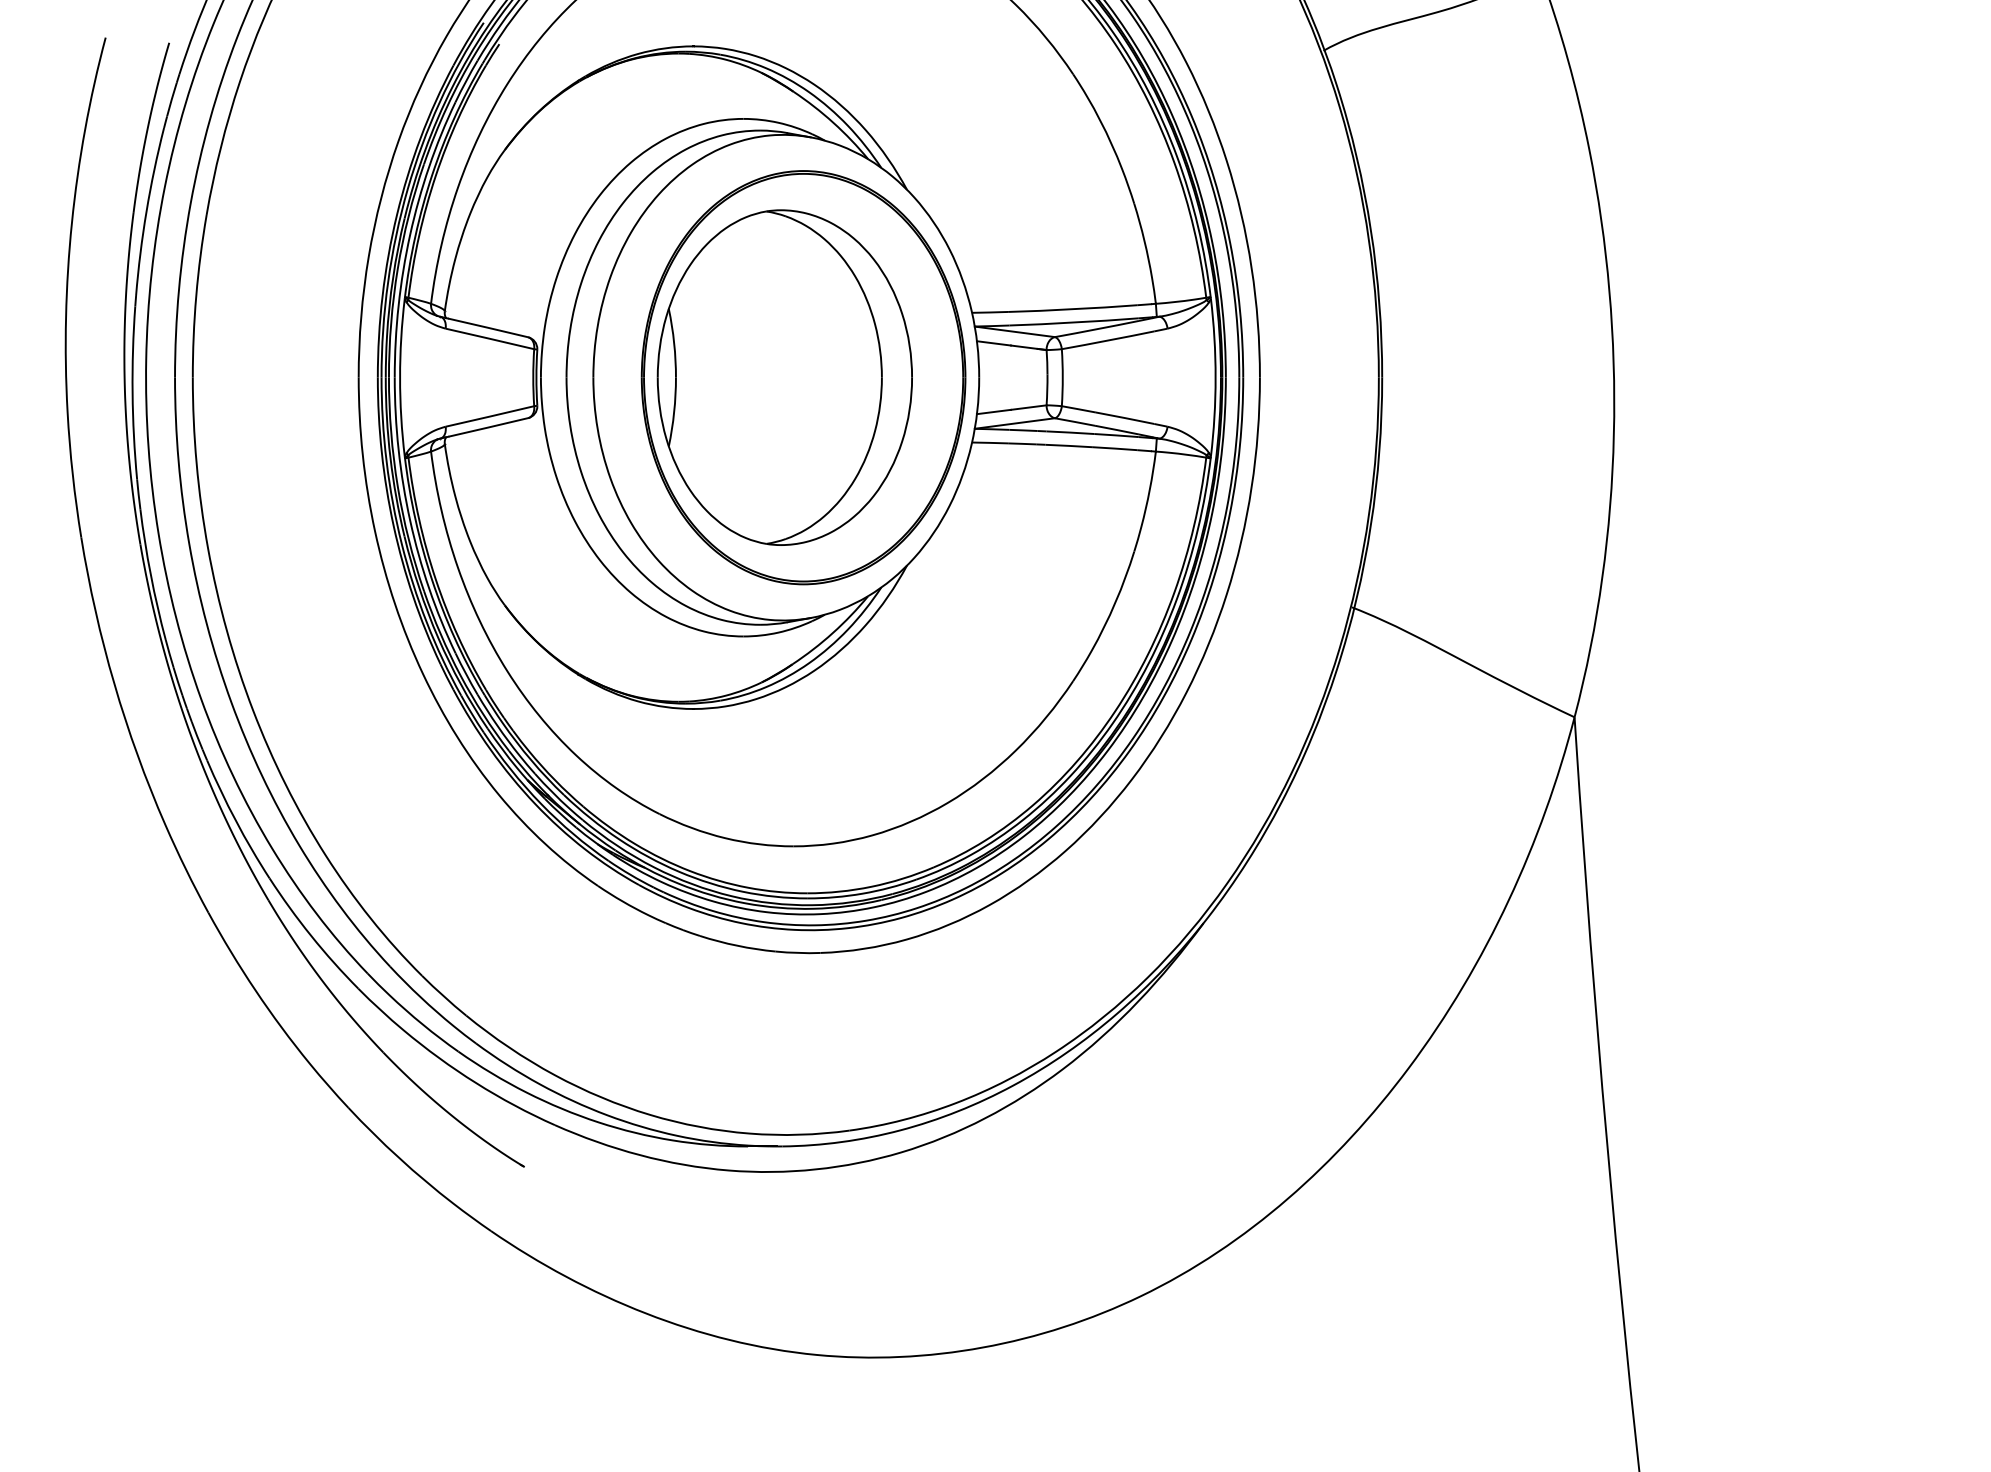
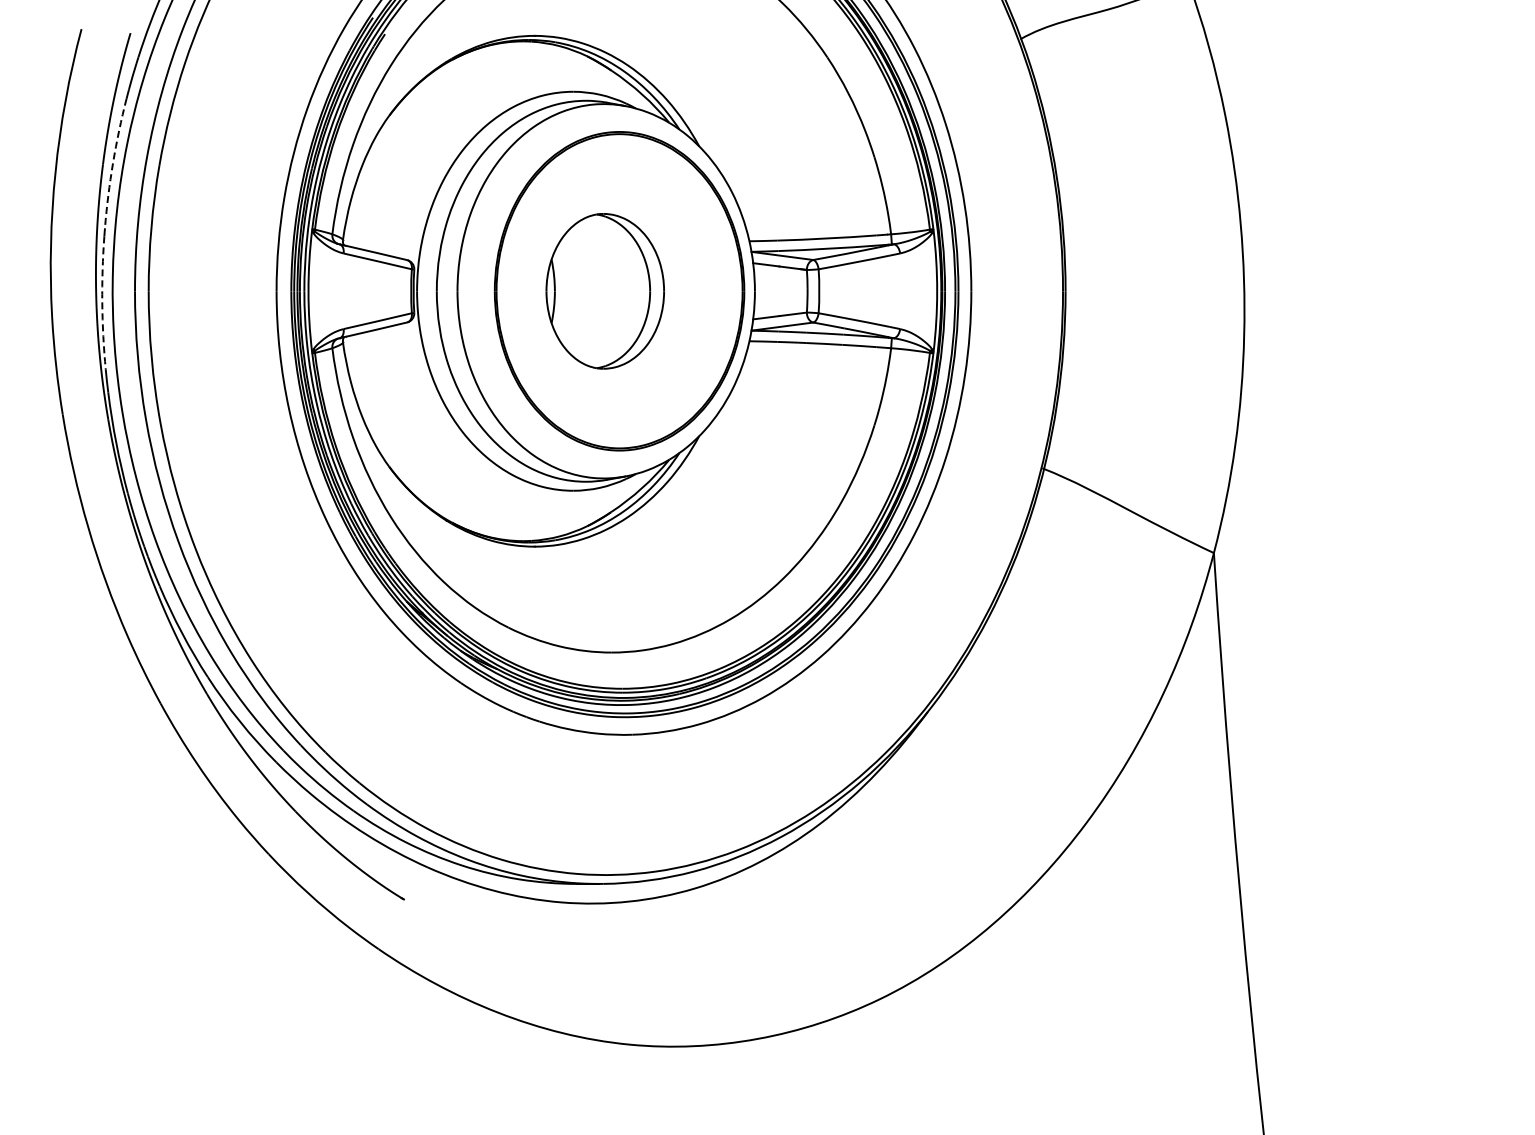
arc: (147, 211) -> (113, 163), solid -> dashed
part: (785, 377) -> (605, 291), size x0.6
arc: (132, 393) -> (102, 303), solid -> dashed

